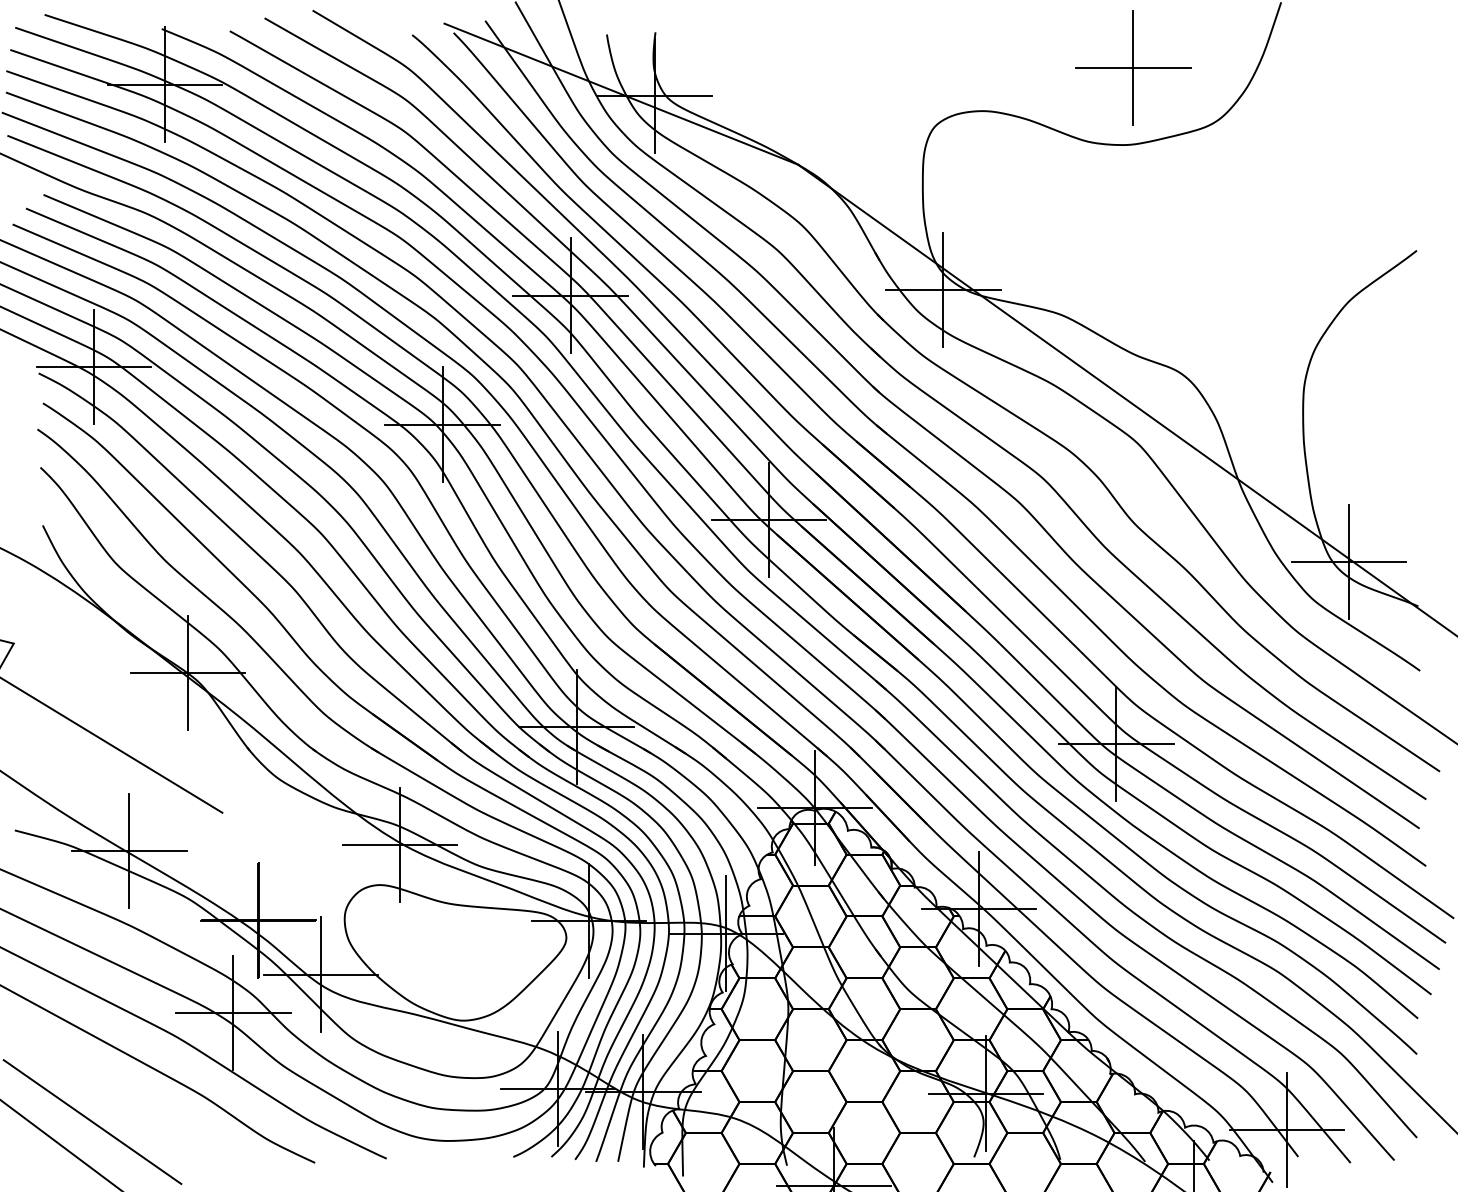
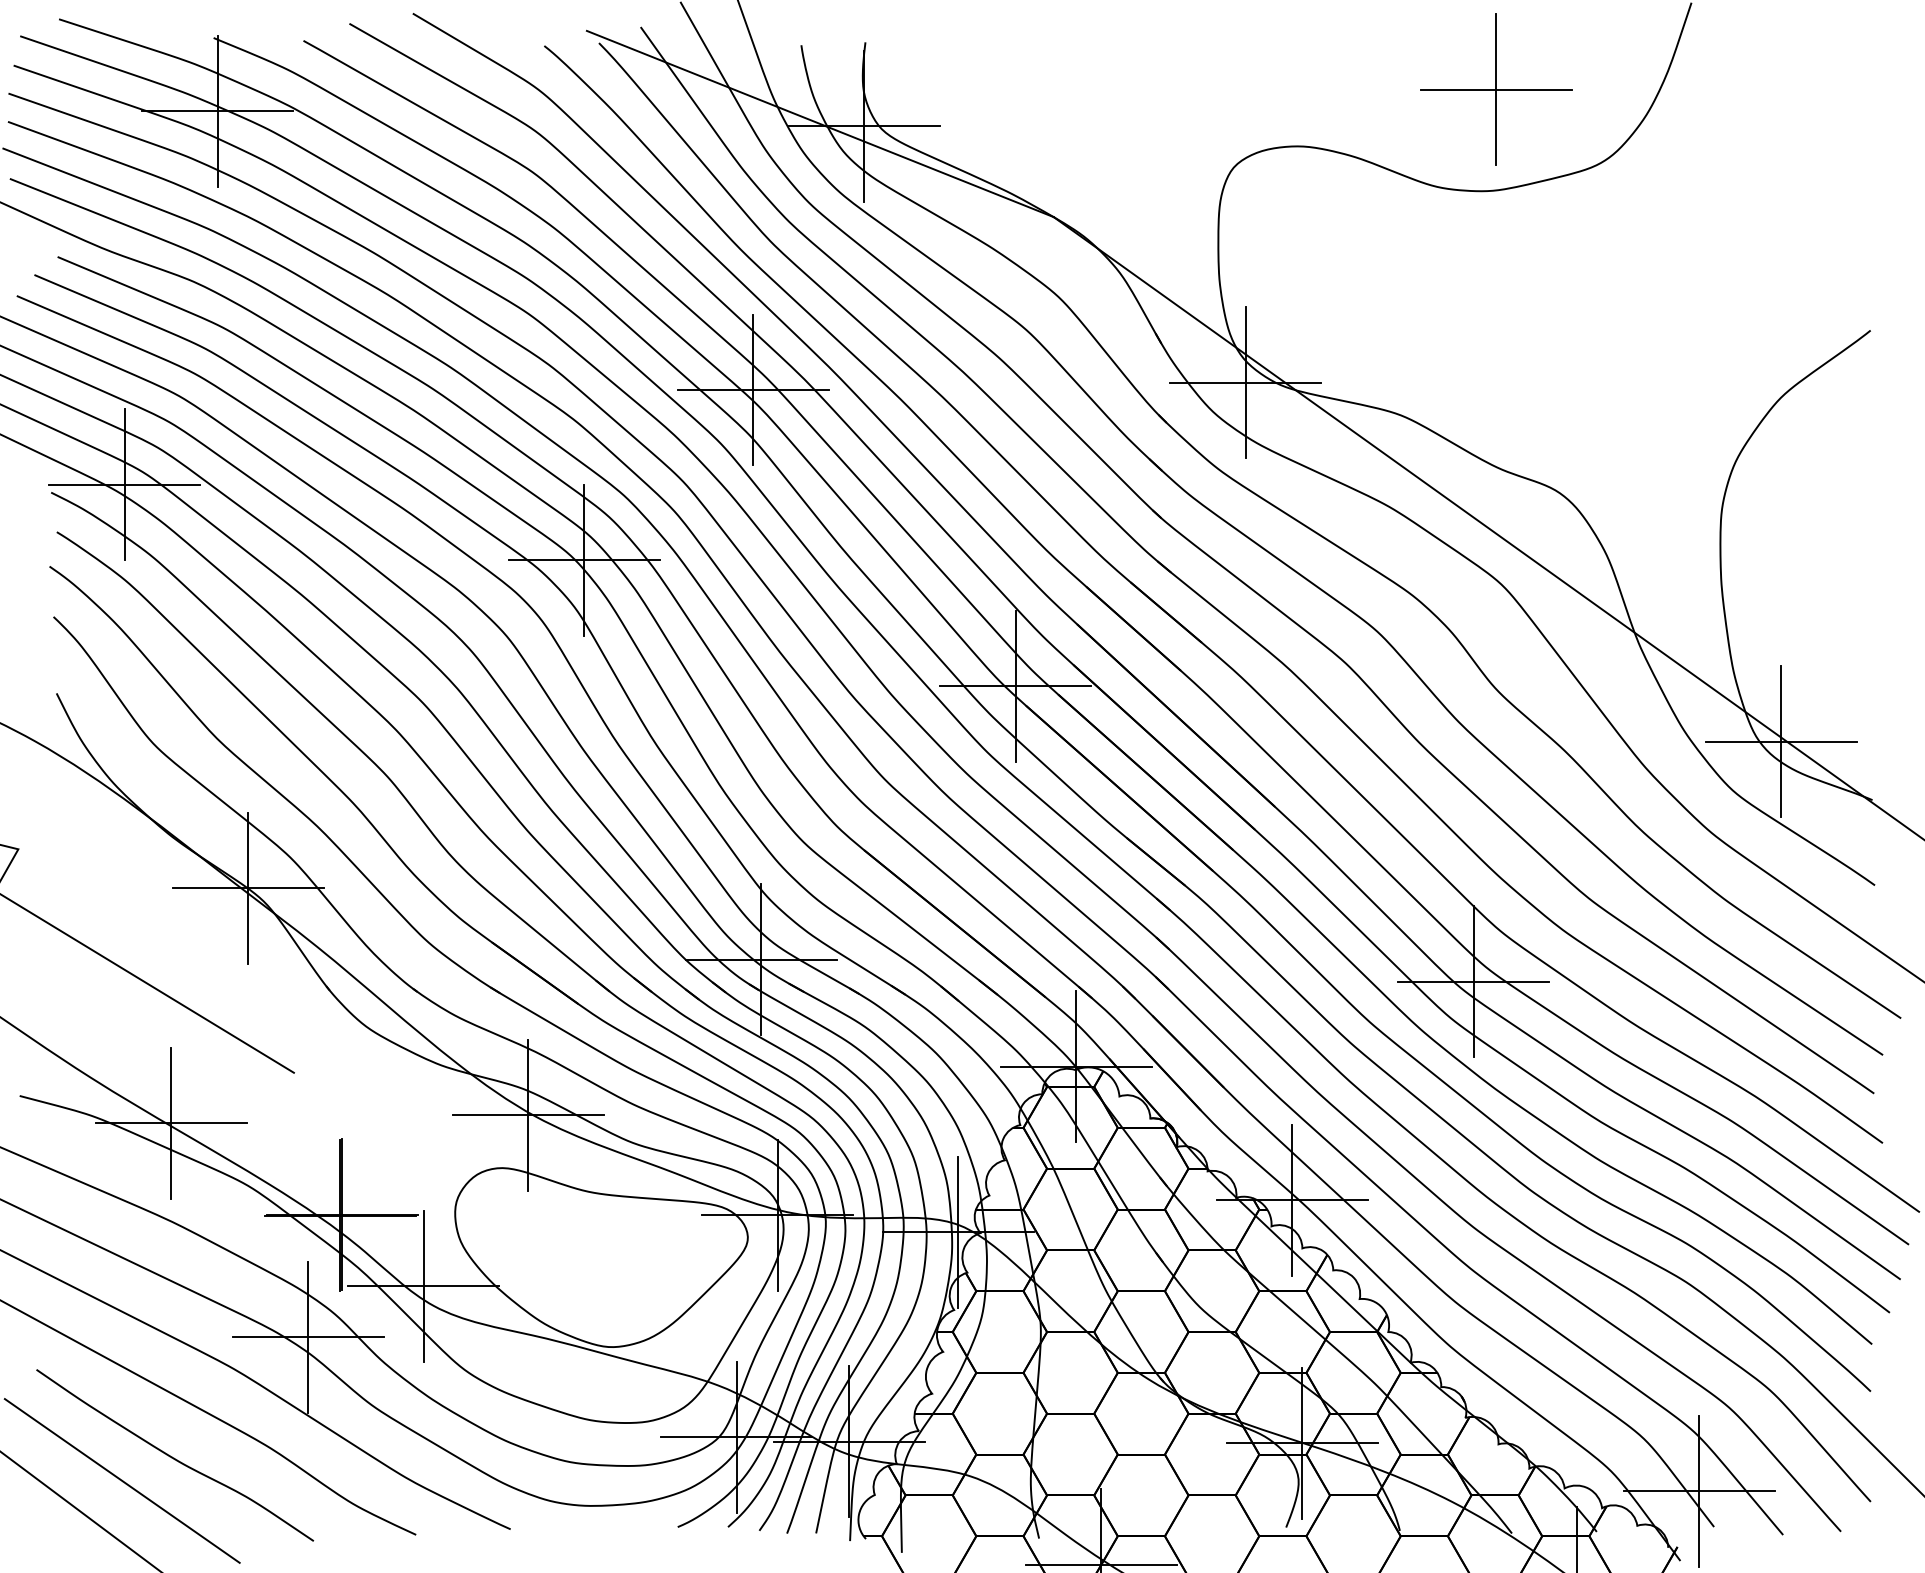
curve: (132, 1104) -> (174, 1457), added

